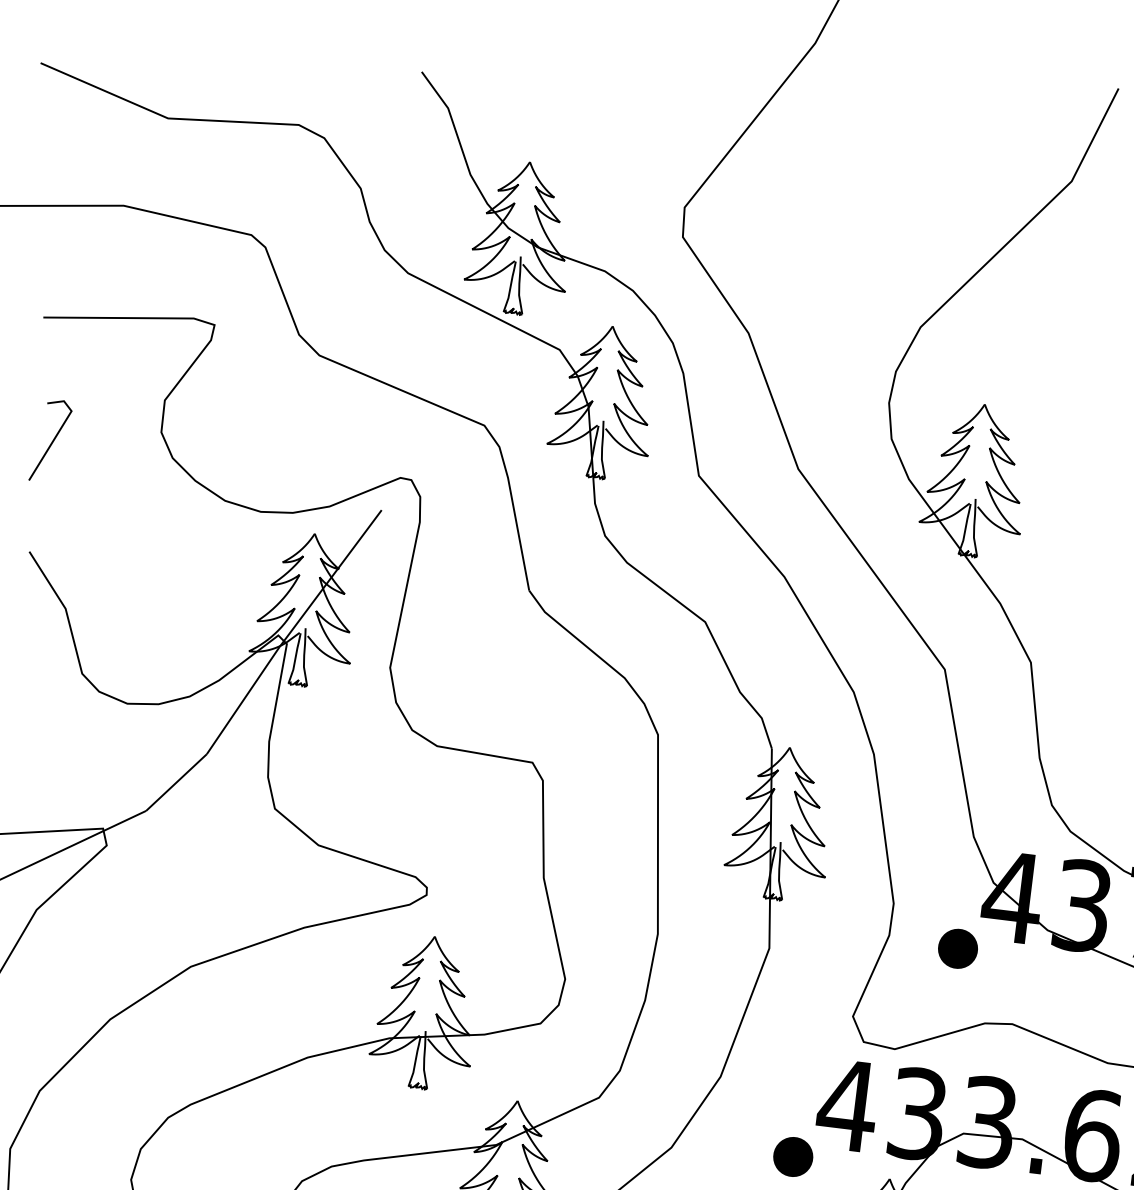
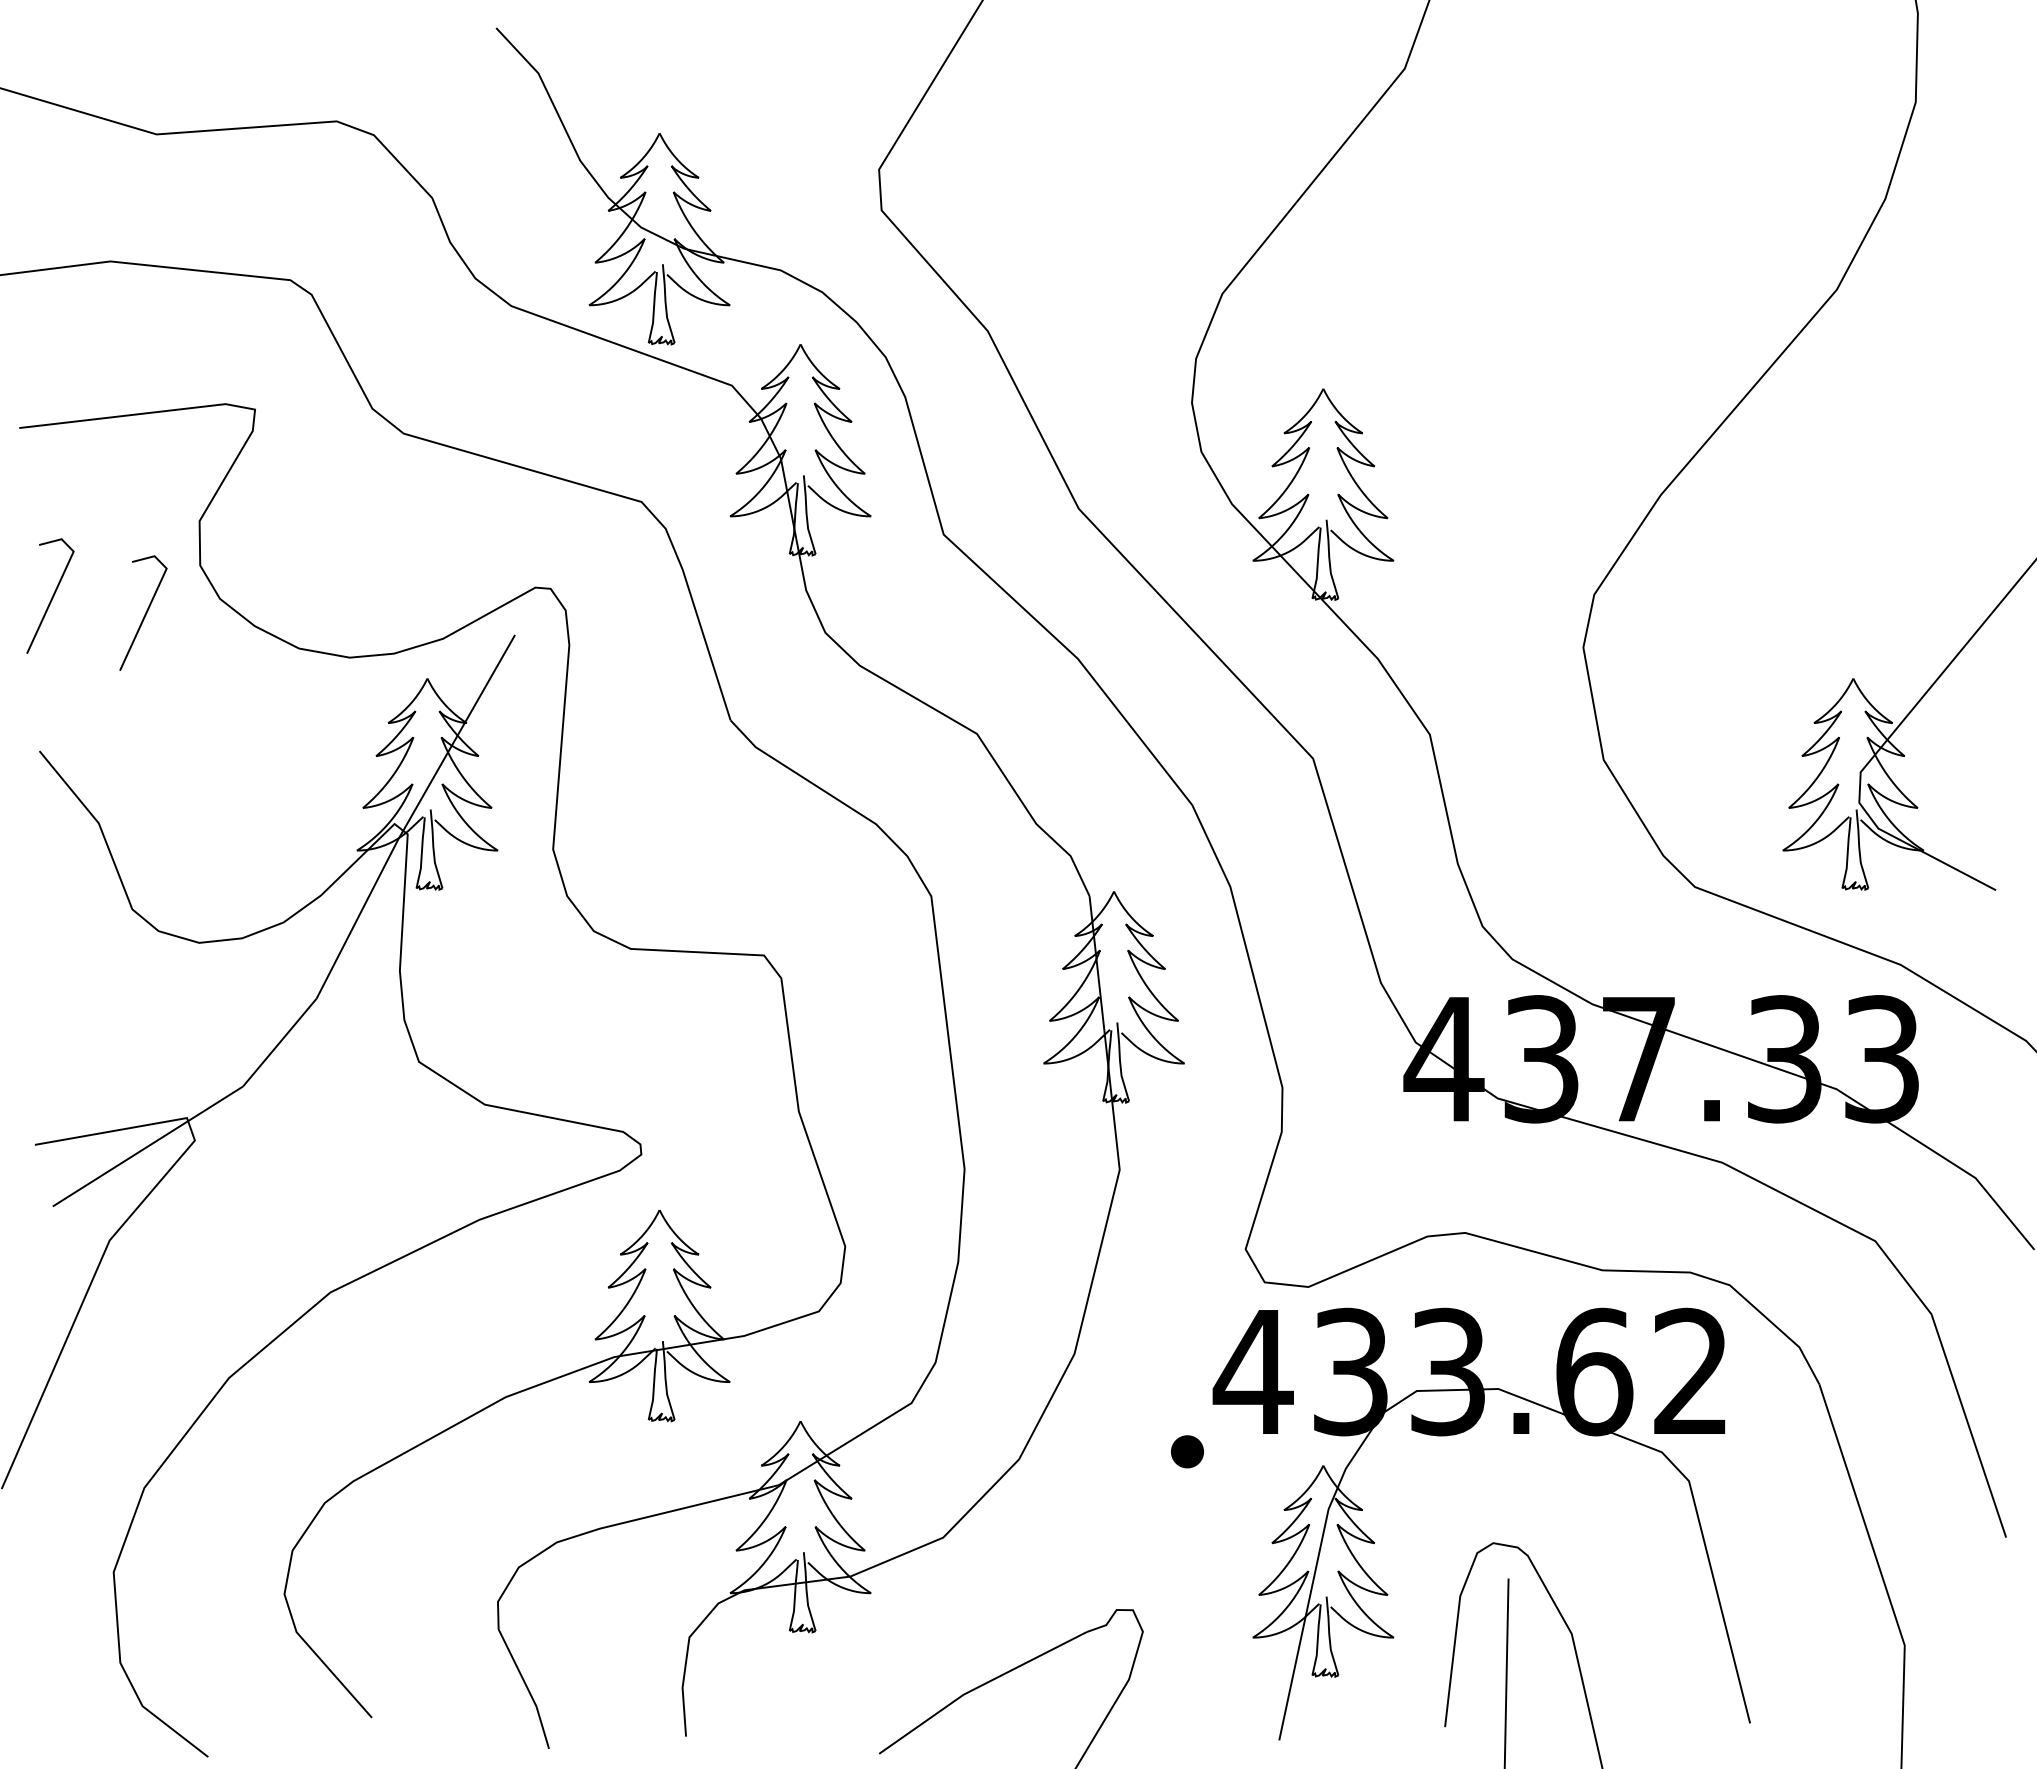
line: (117, 461) -> (145, 612), added
part: (957, 948) -> (1377, 1138), removed
part: (793, 1156) -> (1187, 1451), size x0.6

